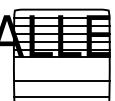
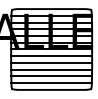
line: (61, 65) -> (51, 56), added
line: (61, 72) -> (51, 62), added
line: (61, 89) -> (51, 76), added

